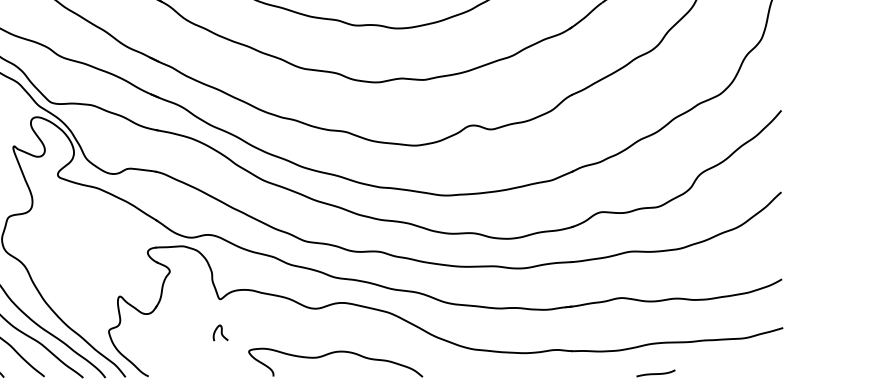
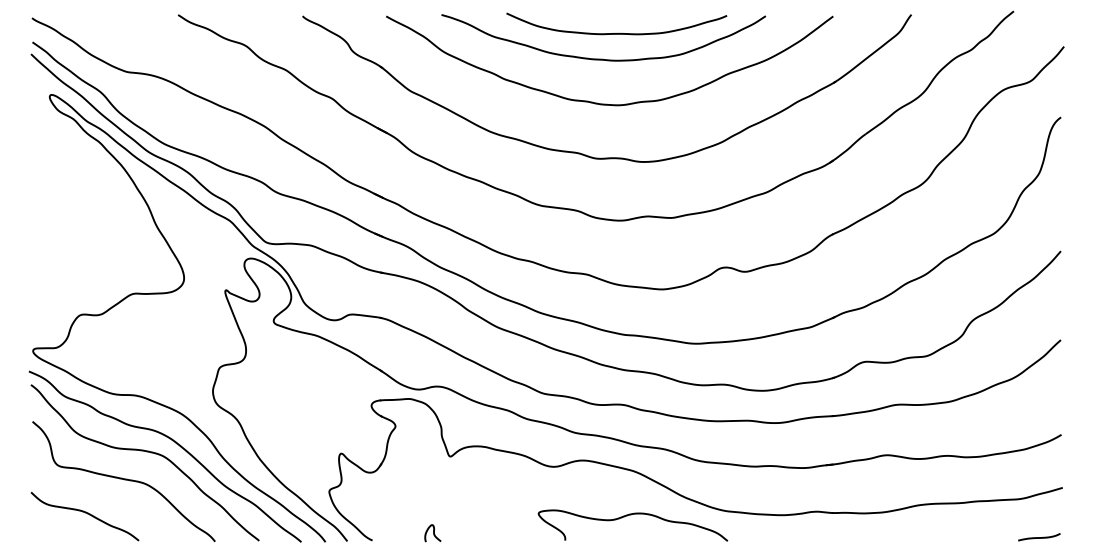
curve: (221, 333) -> (433, 533), moved
curve: (334, 353) -> (631, 515), moved
curve: (656, 373) -> (1039, 537), moved

